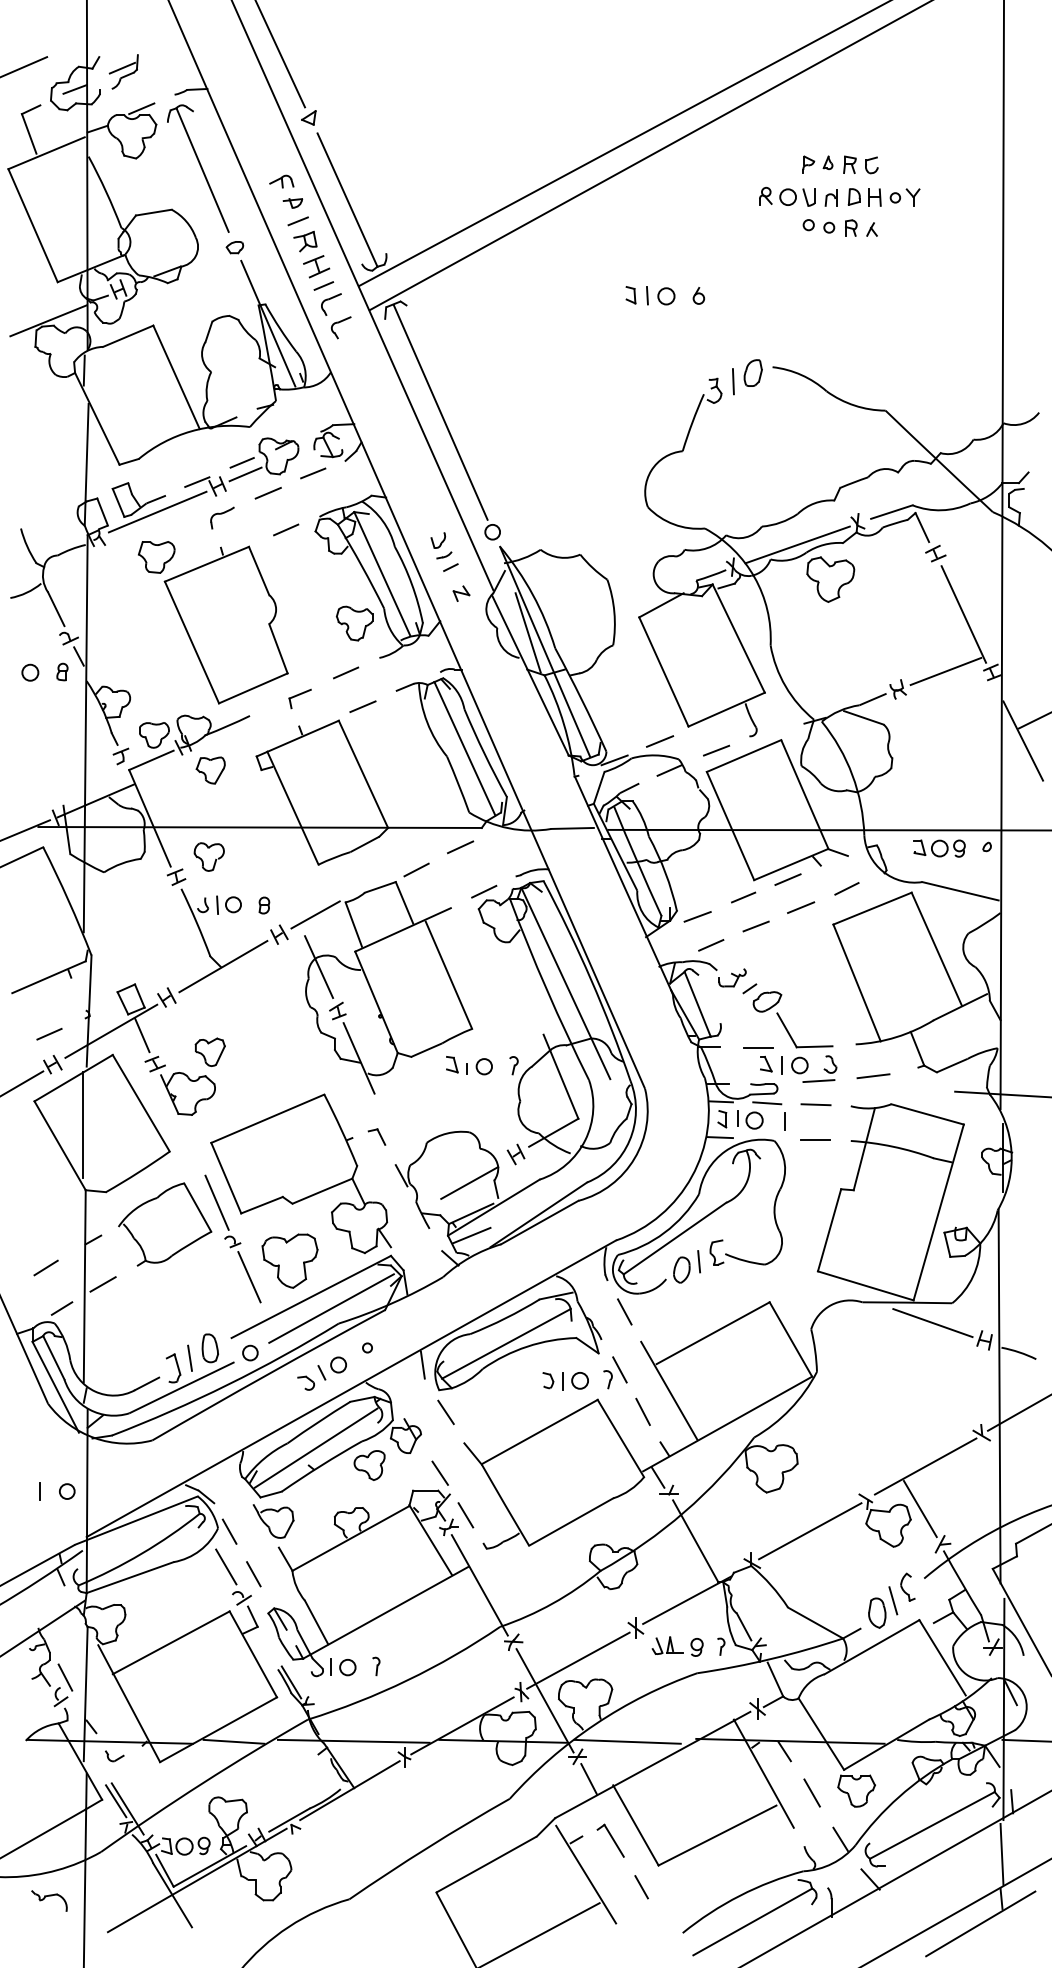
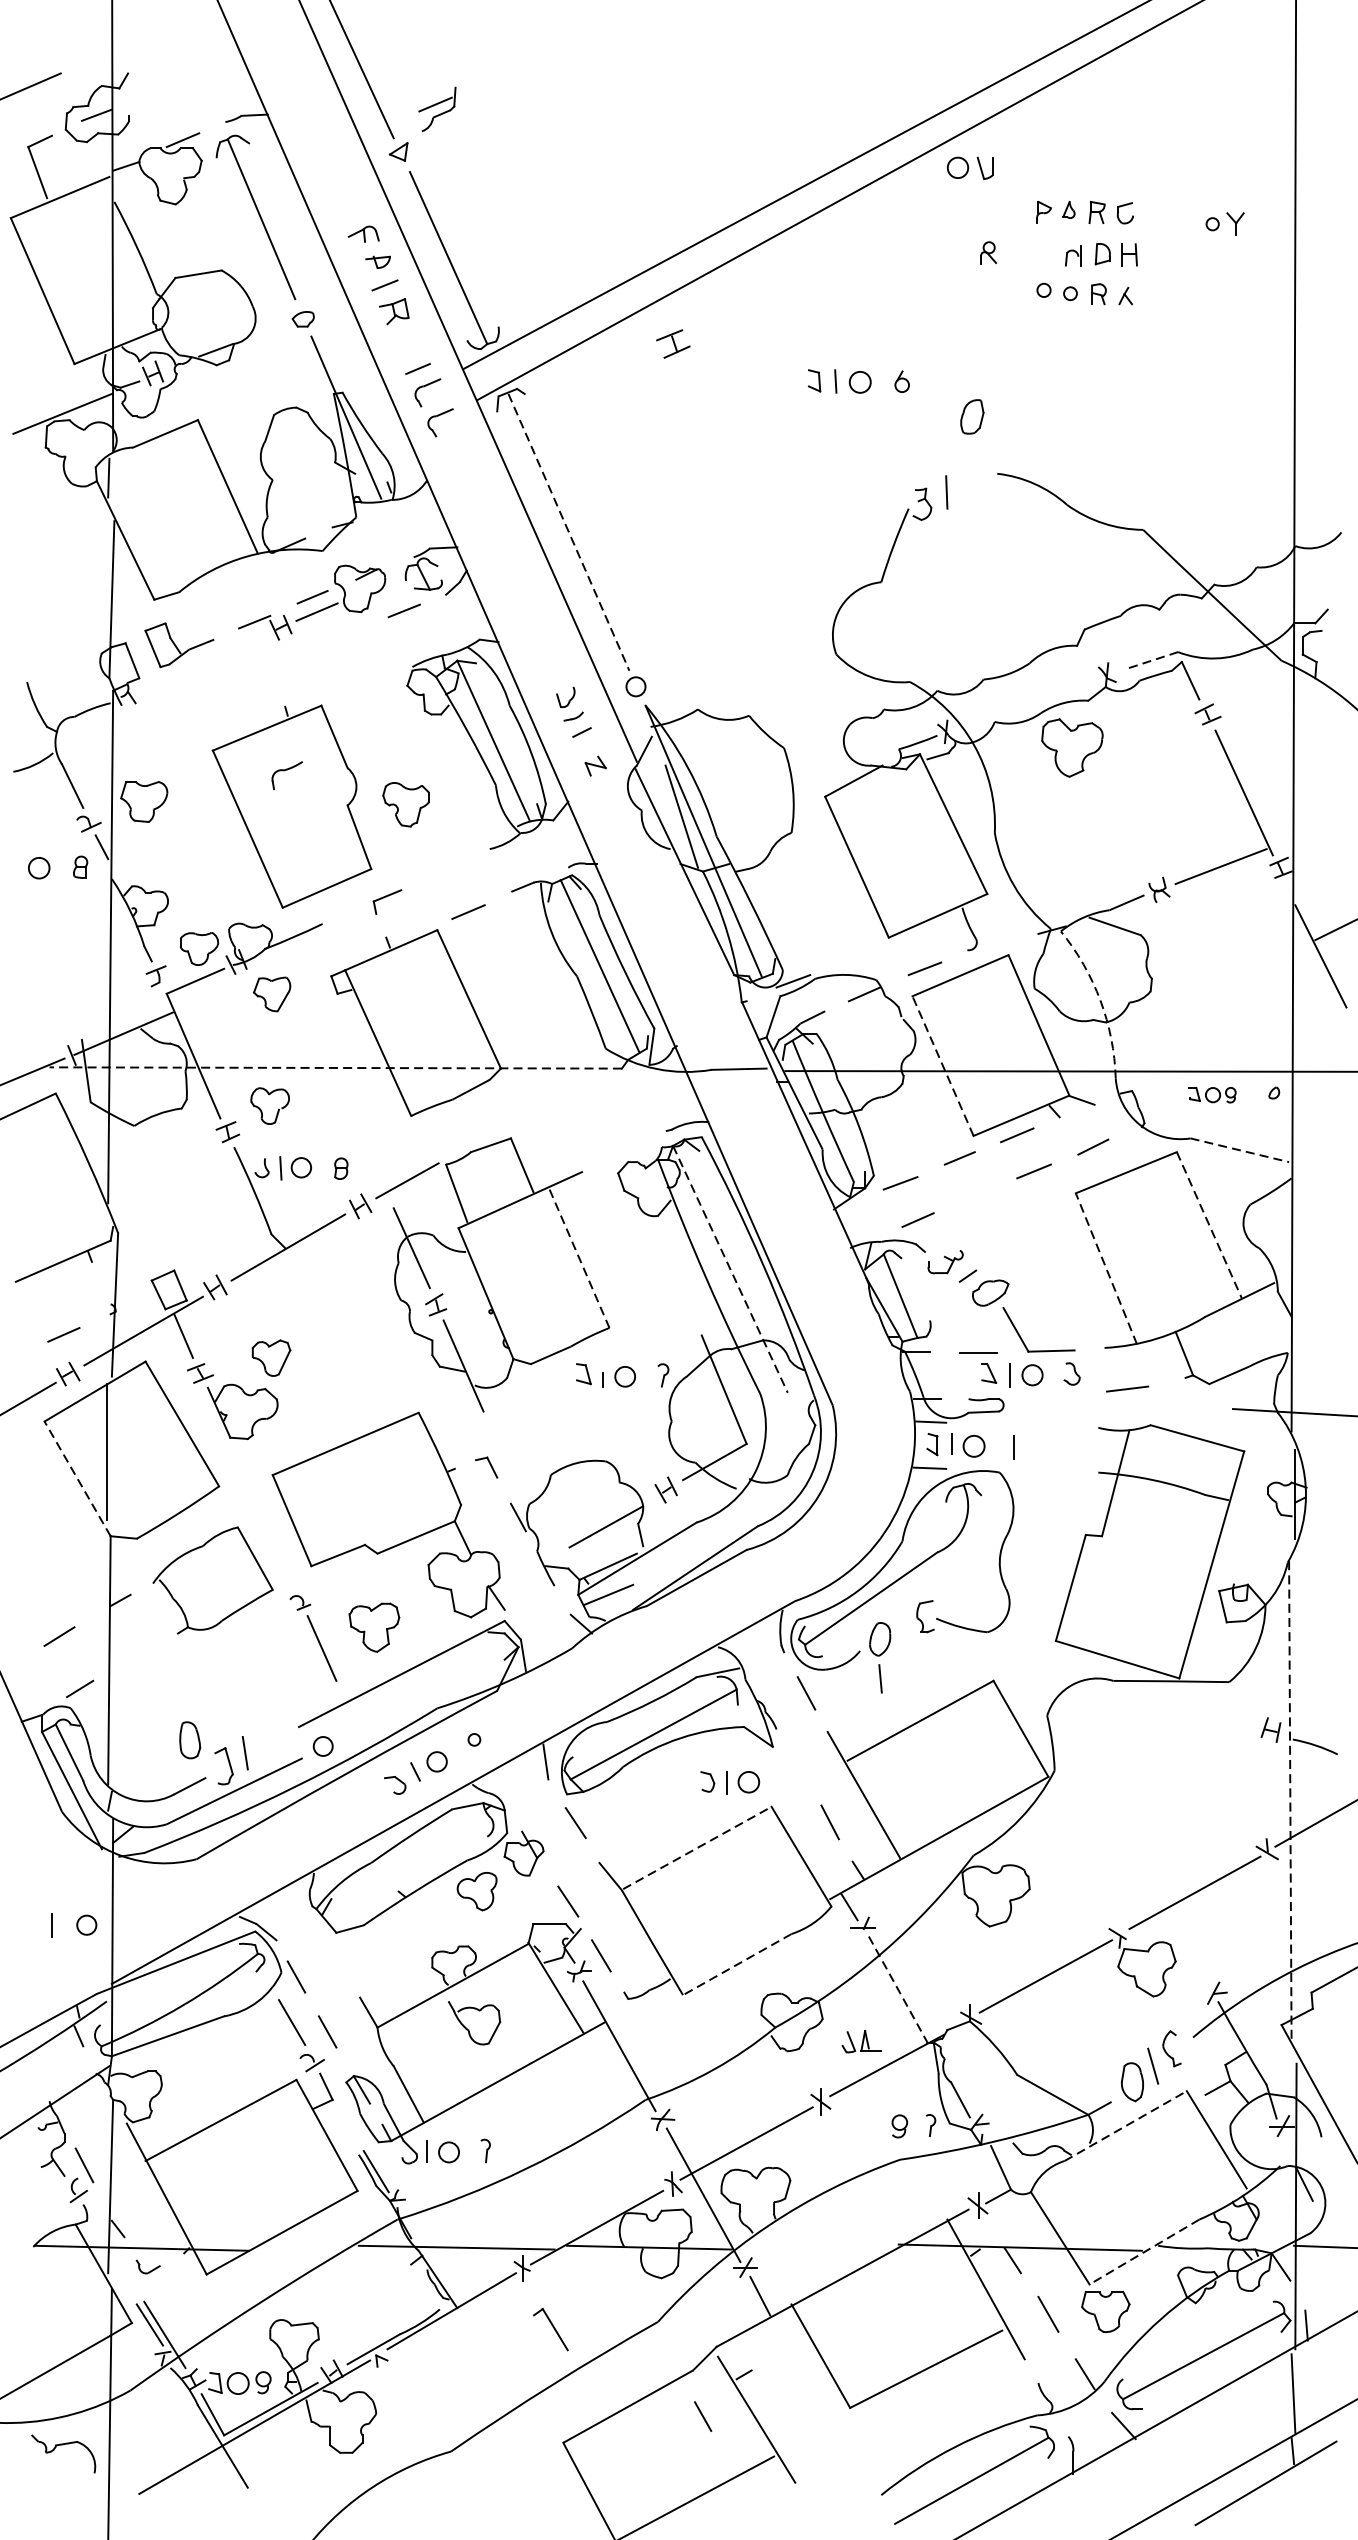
part: (123, 71) -> (436, 108), moved
part: (797, 197) -> (970, 168), moved
part: (904, 197) -> (1224, 223), moved
part: (316, 266) -> (673, 343), moved
part: (752, 372) -> (971, 416), moved
line: (440, 413) -> (568, 533), solid -> dashed
line: (267, 492) -> (345, 635), removed
line: (157, 511) -> (203, 660), removed
line: (891, 512) -> (1150, 661), solid -> dashed
part: (222, 517) -> (287, 774), moved
line: (286, 529) -> (369, 683), removed
line: (797, 544) -> (1029, 702), removed
part: (156, 557) -> (143, 802), moved
part: (354, 623) -> (405, 804), moved
line: (346, 672) -> (447, 867), removed
line: (659, 741) -> (851, 956), removed
arc: (852, 775) -> (1100, 1000), solid -> dashed
line: (730, 825) -> (942, 1065), solid -> dashed
line: (260, 827) -> (336, 1067), solid -> dashed
line: (460, 847) -> (594, 1093), removed
part: (939, 848) -> (1212, 1095), size x0.7
line: (416, 869) -> (537, 1122), removed
line: (484, 891) -> (625, 1150), removed
line: (960, 891) -> (1239, 1150), solid -> dashed
line: (755, 926) -> (975, 1195), removed
line: (936, 949) -> (1208, 1225), solid -> dashed
line: (449, 975) -> (580, 1259), solid -> dashed
line: (856, 982) -> (1105, 1268), solid -> dashed
line: (566, 983) -> (731, 1269), solid -> dashed
line: (818, 1081) -> (1056, 1395), removed
line: (767, 1103) -> (990, 1424), removed
line: (815, 1104) -> (1052, 1425), removed
line: (814, 1140) -> (1051, 1472), removed
line: (59, 1145) -> (76, 1478), solid -> dashed
line: (216, 1202) -> (279, 1552), removed
part: (289, 1260) -> (373, 1626), size x0.7
line: (698, 1261) -> (879, 1678), moved
line: (102, 1284) -> (132, 1657), removed
line: (331, 1308) -> (427, 1688), removed
line: (932, 1323) -> (1203, 1708), removed
part: (209, 1348) -> (189, 1740), moved
part: (615, 1372) -> (794, 1771), removed
line: (999, 1396) -> (1290, 1802), solid -> dashed
line: (540, 1431) -> (697, 1847), solid -> dashed
line: (315, 1447) -> (407, 1868), removed
line: (919, 1509) -> (1186, 1948), removed
part: (273, 1521) -> (474, 2023), moved
line: (570, 1522) -> (736, 1965), solid -> dashed
line: (695, 1541) -> (897, 1989), solid -> dashed
part: (667, 1645) -> (861, 2041), moved
line: (872, 1647) -> (1126, 2126), solid -> dashed
line: (233, 1741) -> (301, 2247), removed
line: (627, 1741) -> (810, 2247), removed
line: (886, 1744) -> (1144, 2251), solid -> dashed
part: (610, 1840) -> (550, 2329), moved
line: (641, 1887) -> (702, 2416), moved
part: (49, 1900) -> (63, 2453), size x1.4

